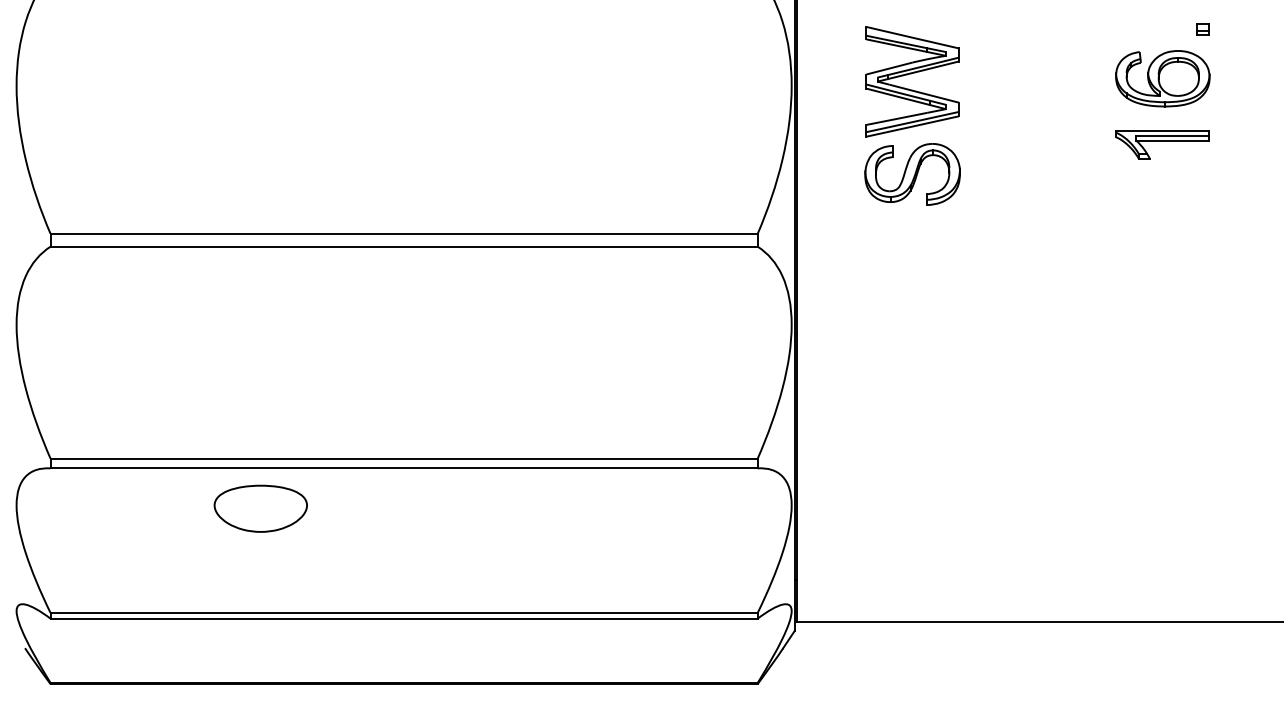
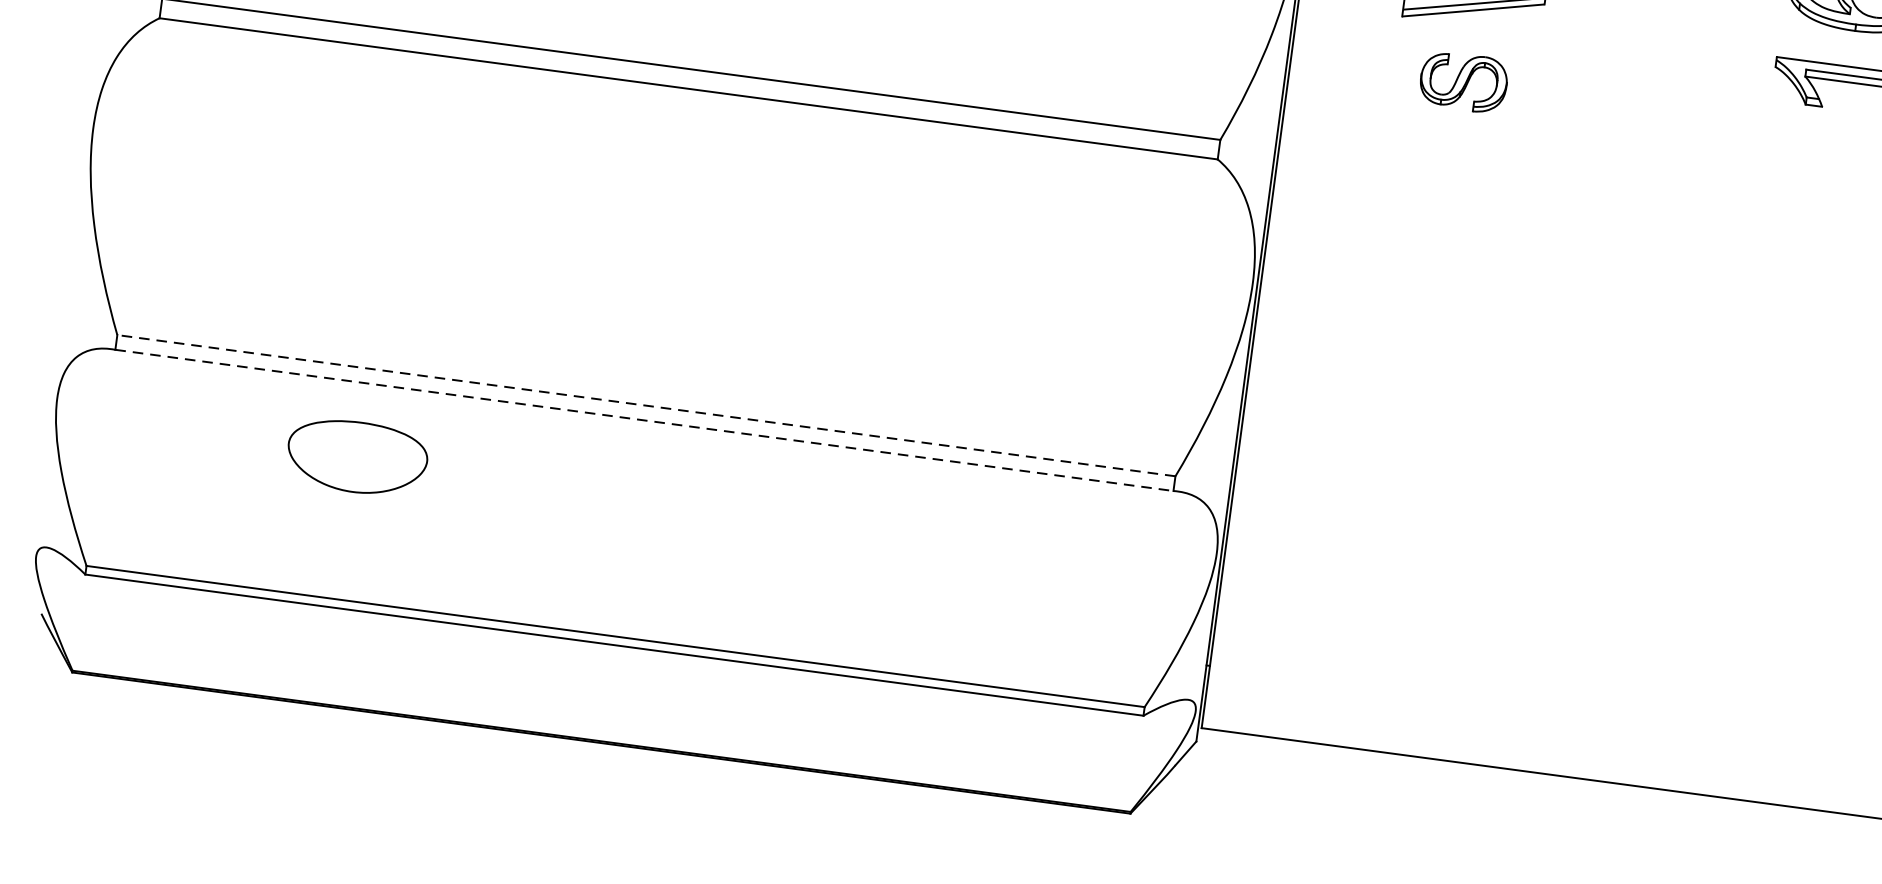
part: (912, 174) -> (1463, 82), size x0.6
line: (404, 458) -> (646, 405), solid -> dashed
line: (404, 468) -> (644, 420), solid -> dashed
part: (260, 508) -> (356, 456), moved

